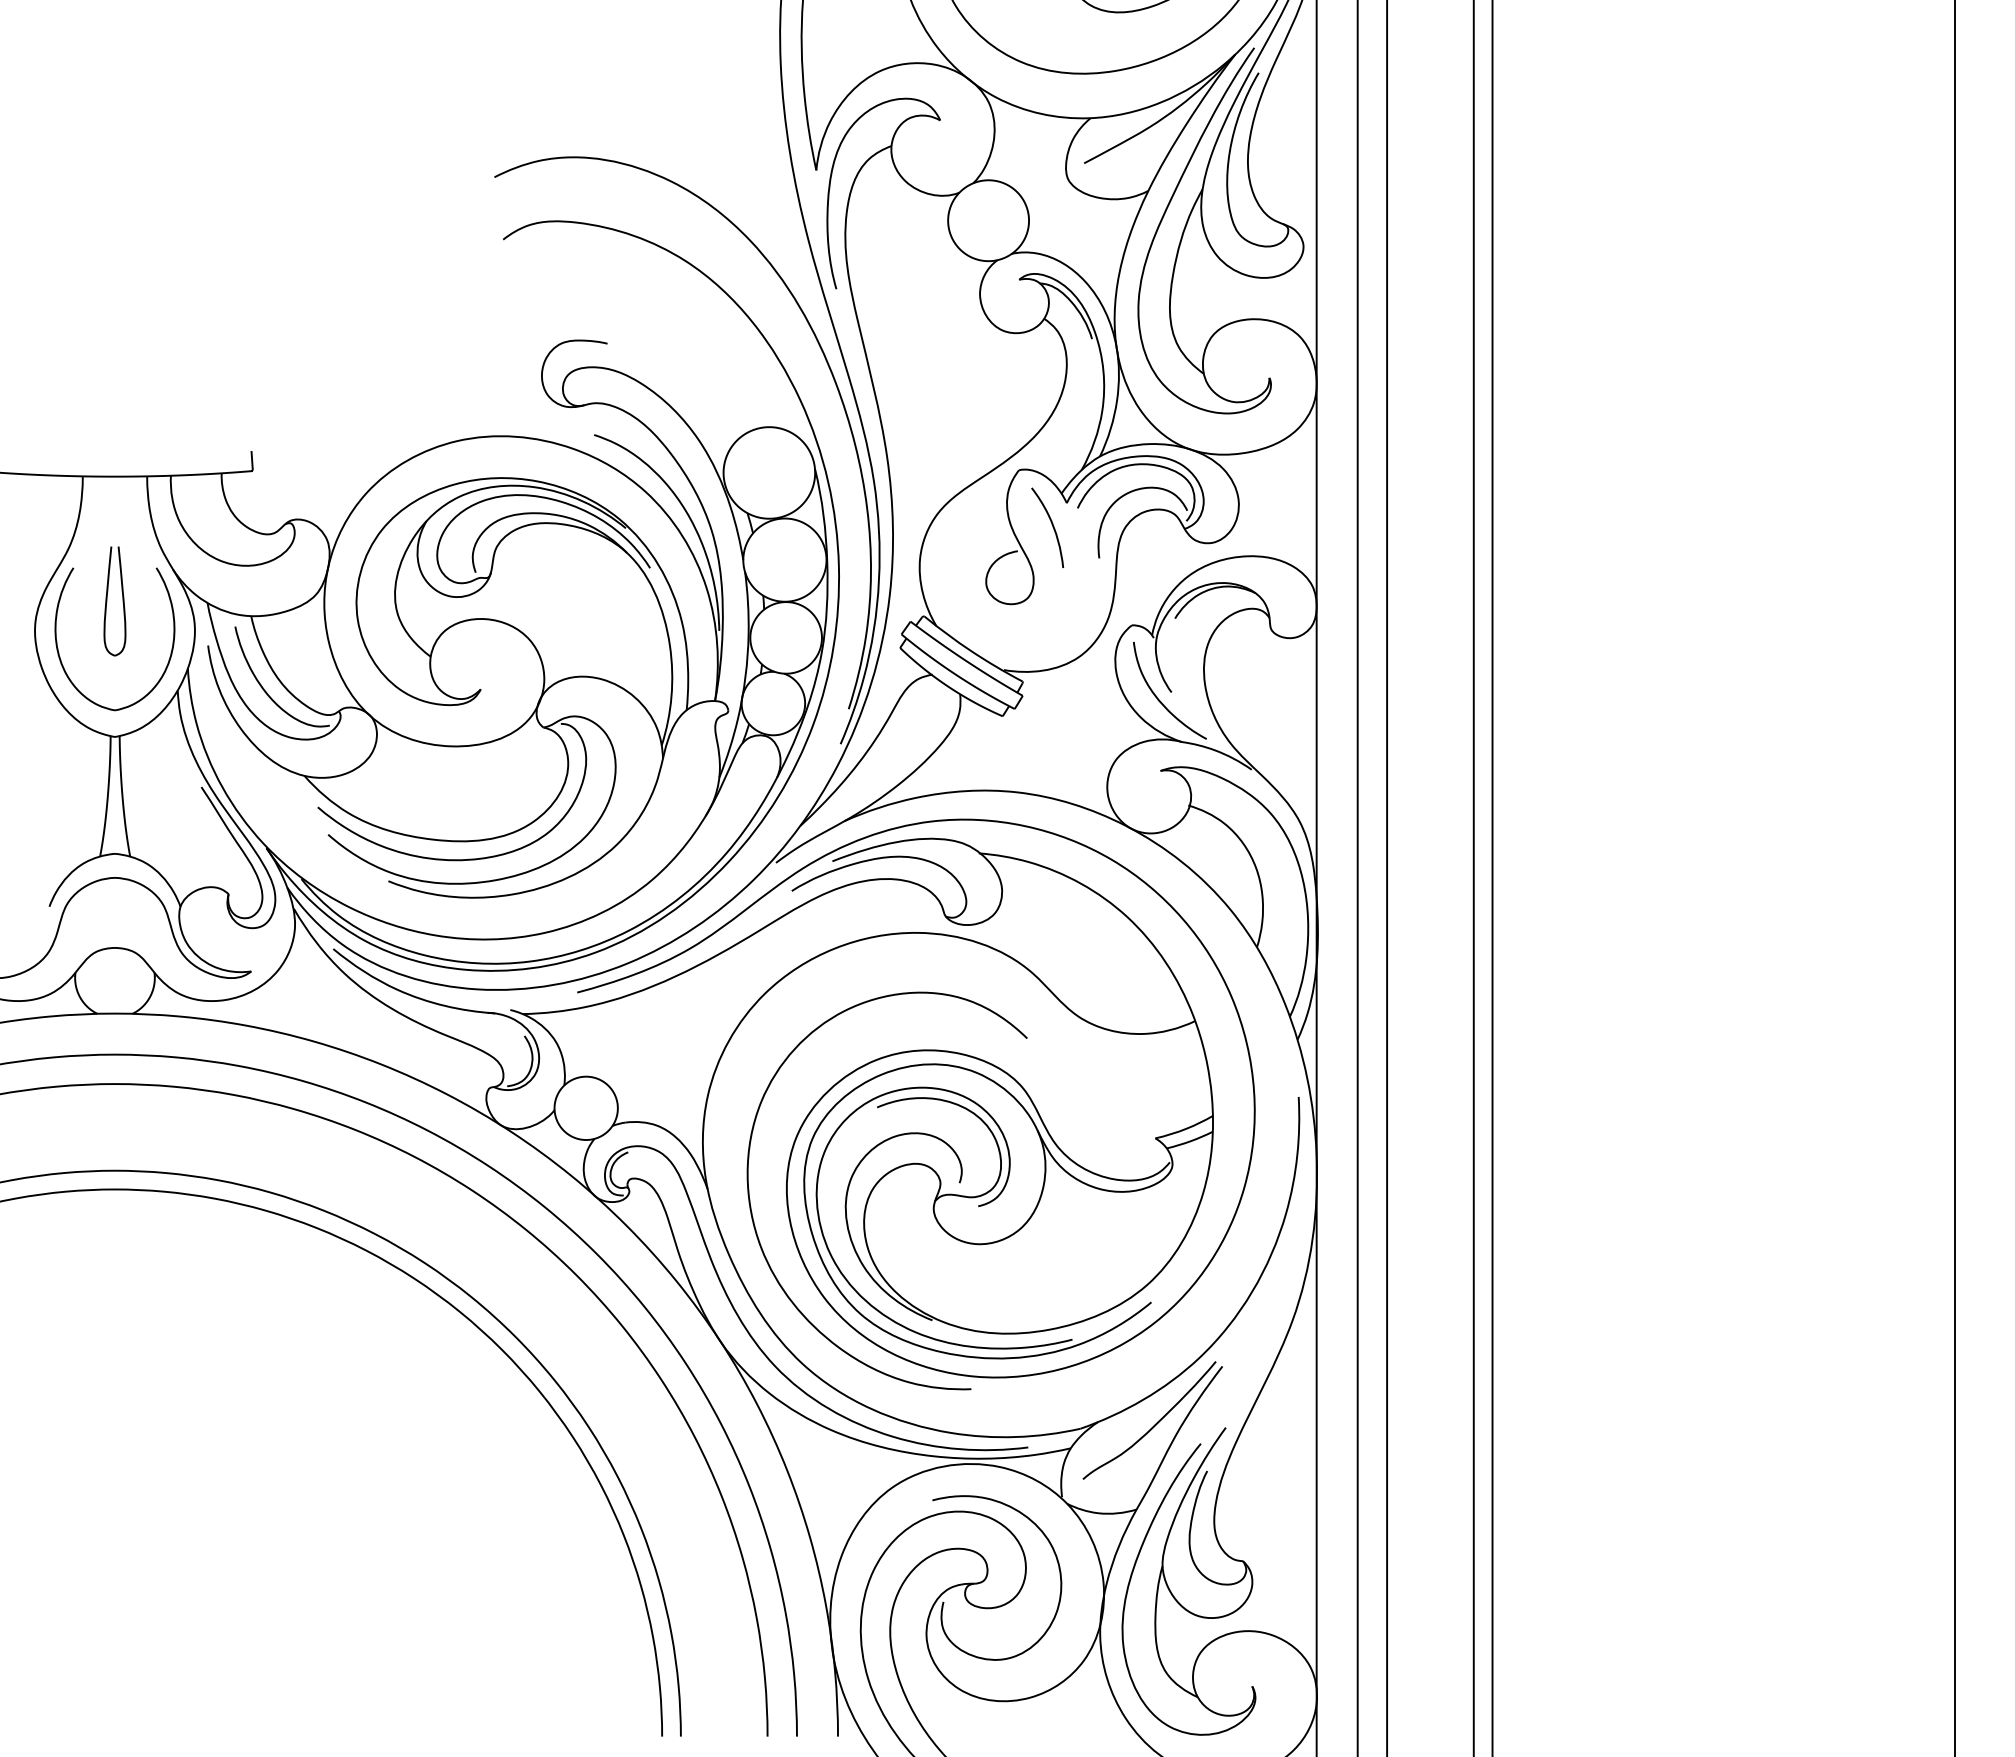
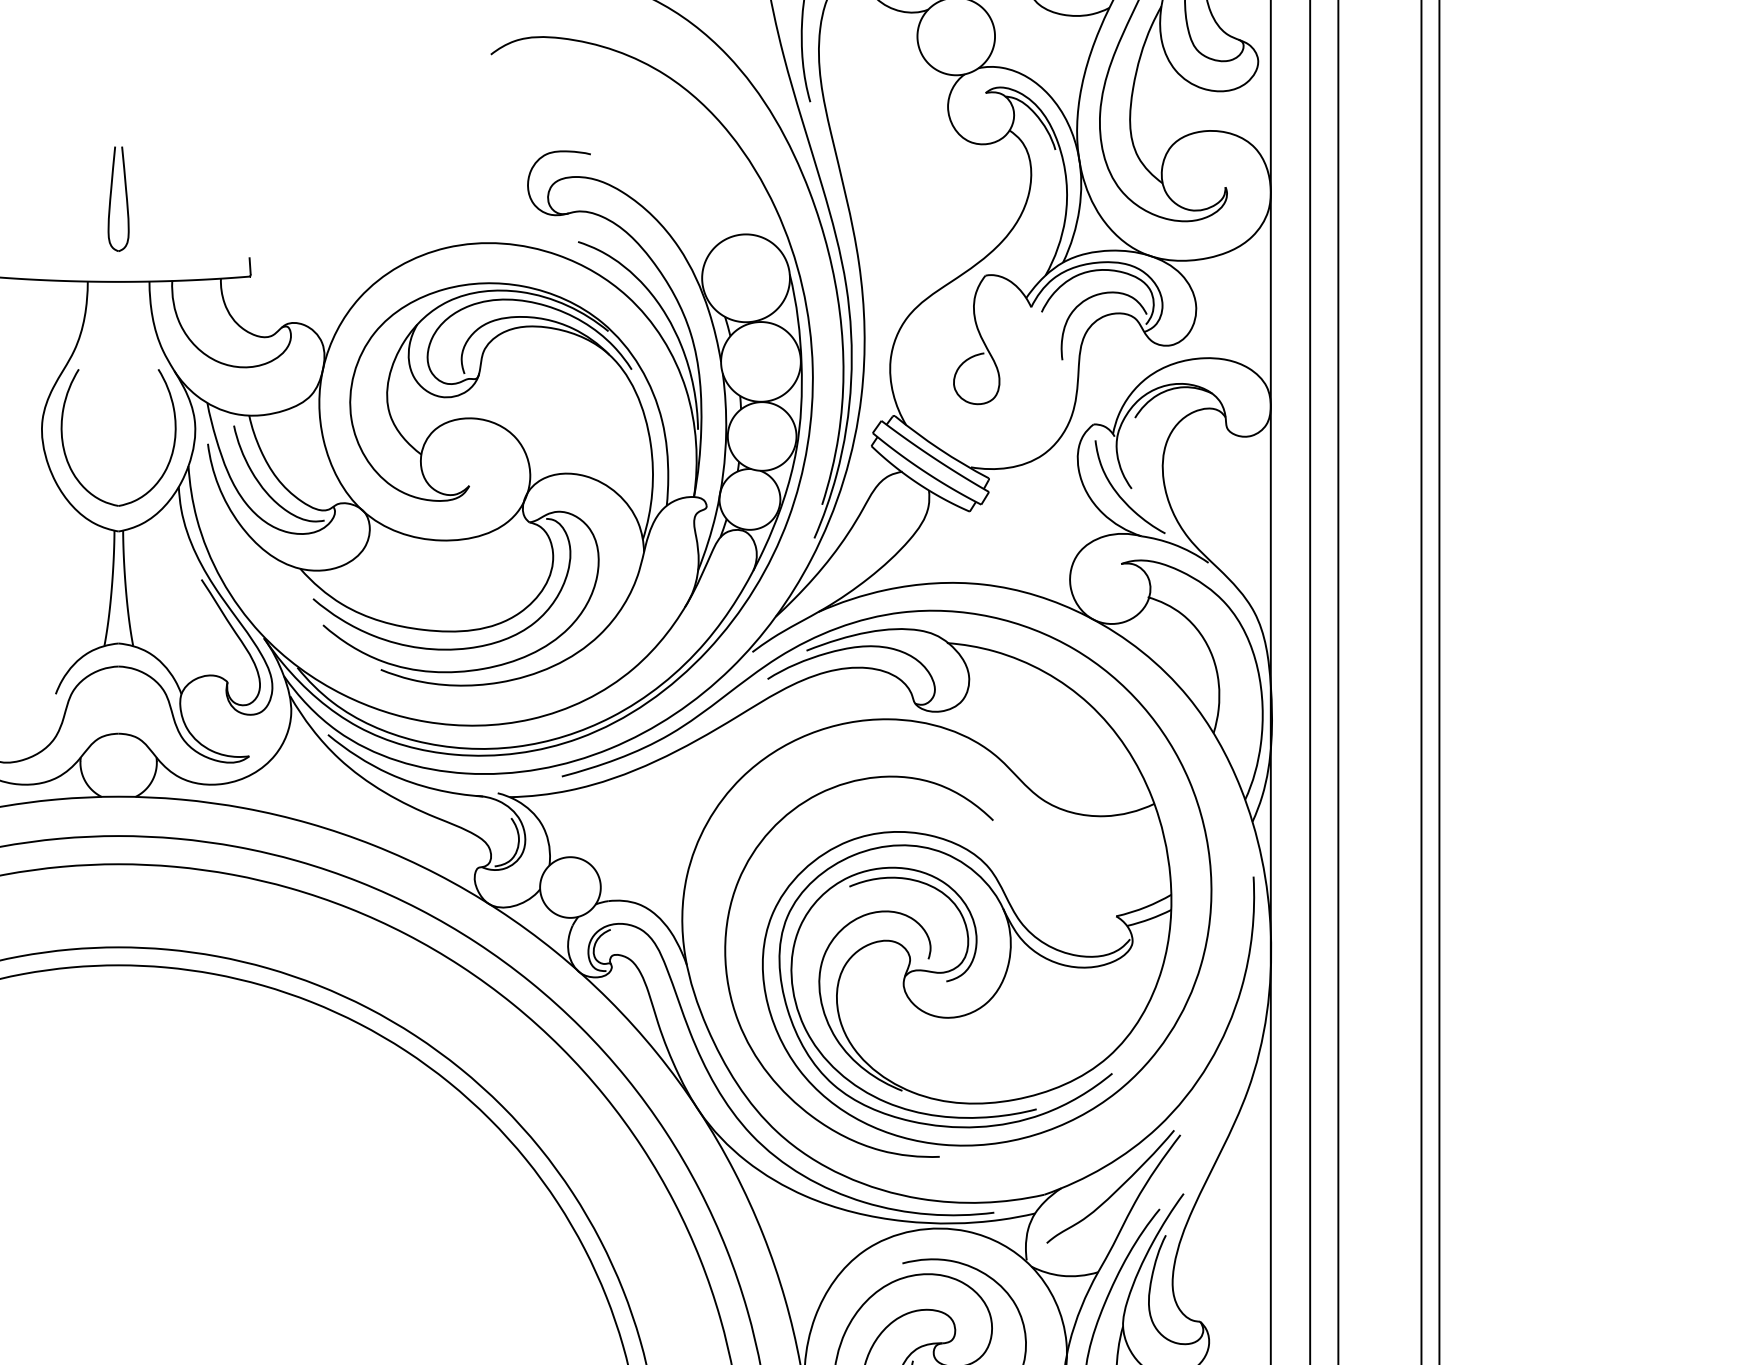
curve: (1051, 524) -> (1016, 327), removed
part: (107, 601) -> (111, 199), moved

